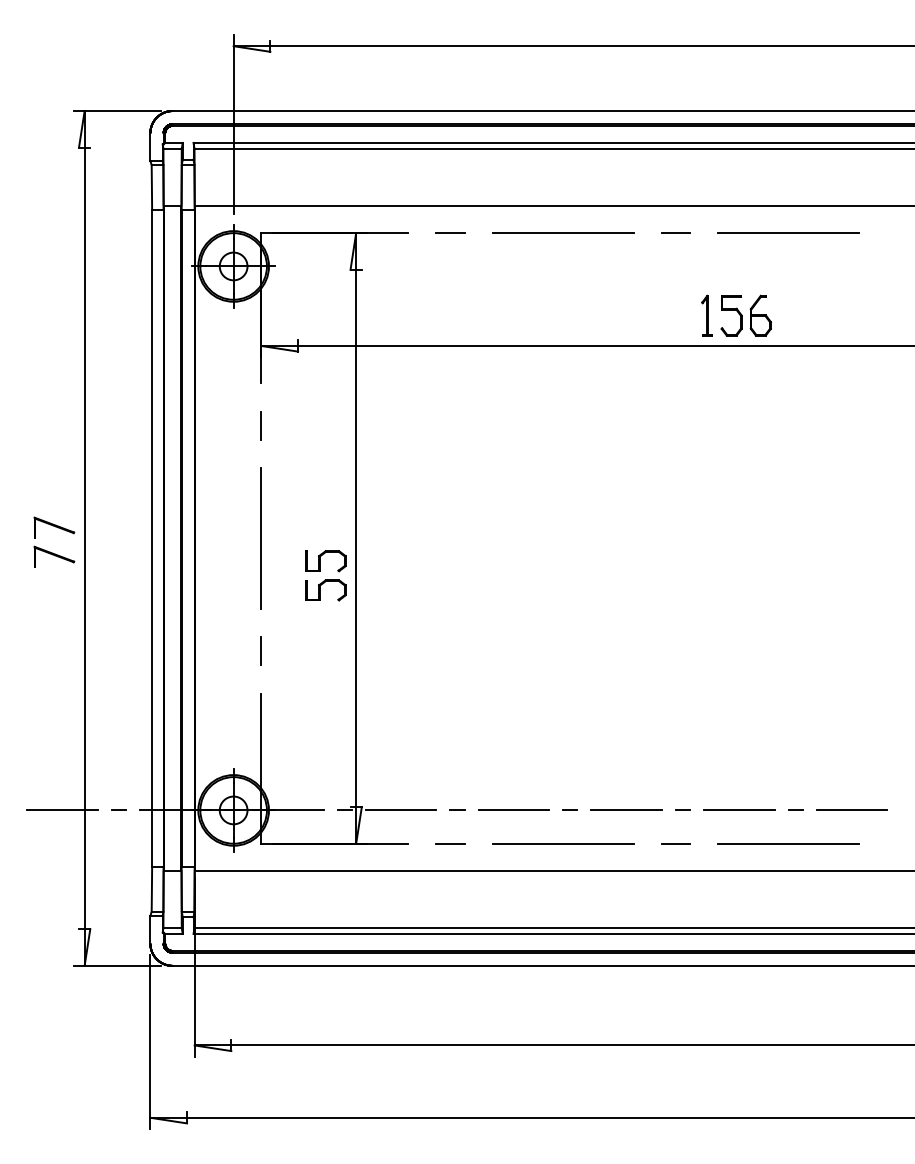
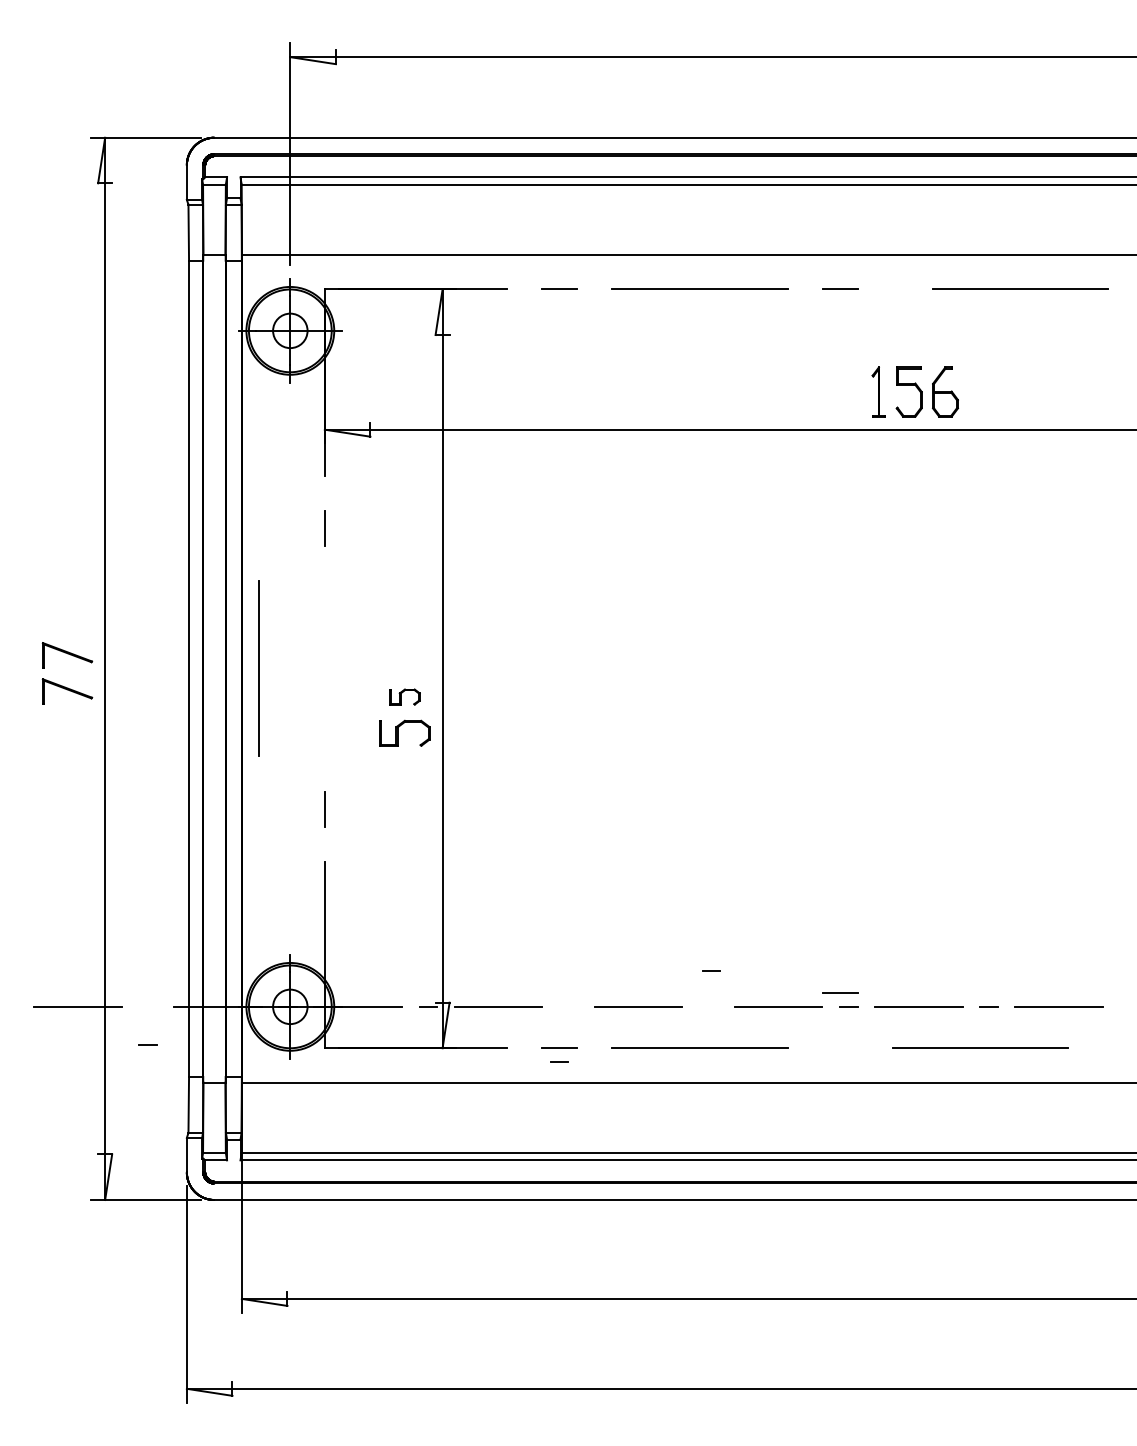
line: (789, 232) -> (1020, 288), moved
line: (261, 538) -> (258, 668), moved
part: (325, 560) -> (404, 696), size x0.6
line: (118, 810) -> (147, 1044), moved
line: (457, 810) -> (559, 1061), moved
line: (570, 810) -> (711, 970), moved
line: (676, 843) -> (840, 992), moved

